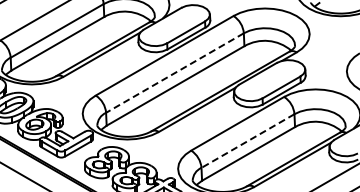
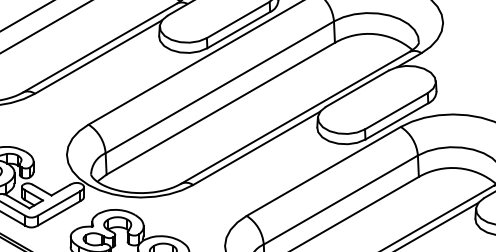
line: (174, 73) -> (219, 88), dashed -> solid
line: (247, 141) -> (340, 200), dashed -> solid

